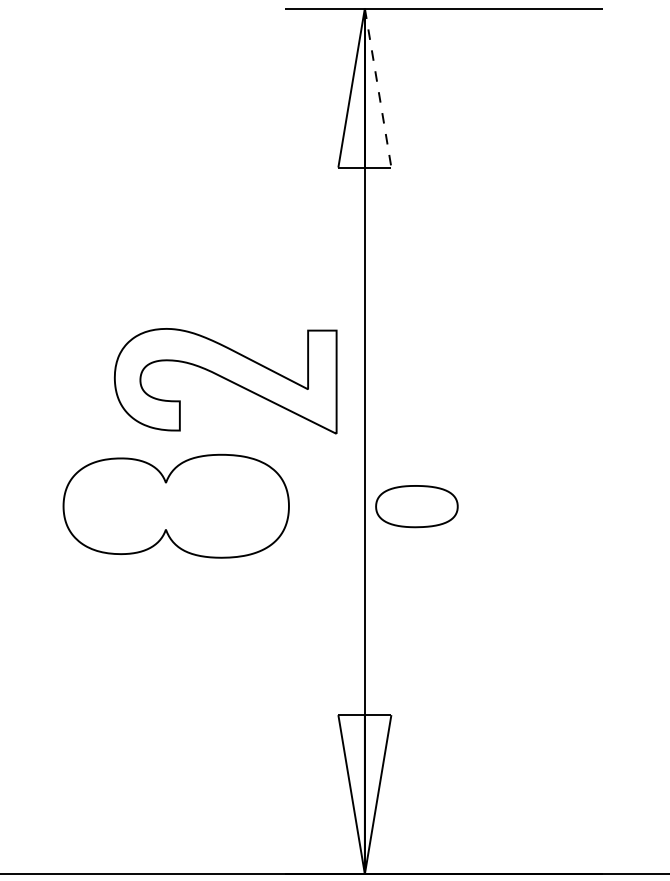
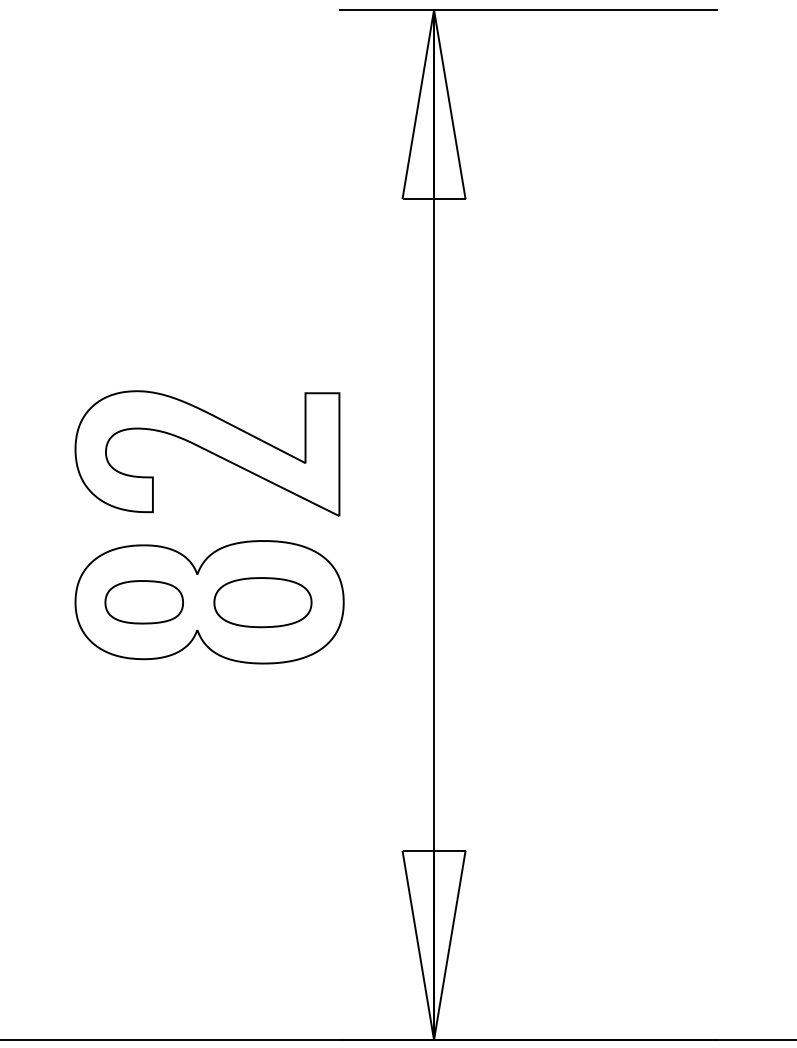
line: (377, 87) -> (449, 104), dashed -> solid
part: (225, 381) -> (207, 453), moved
part: (120, 506) -> (143, 602), added
part: (416, 506) -> (262, 602), moved

